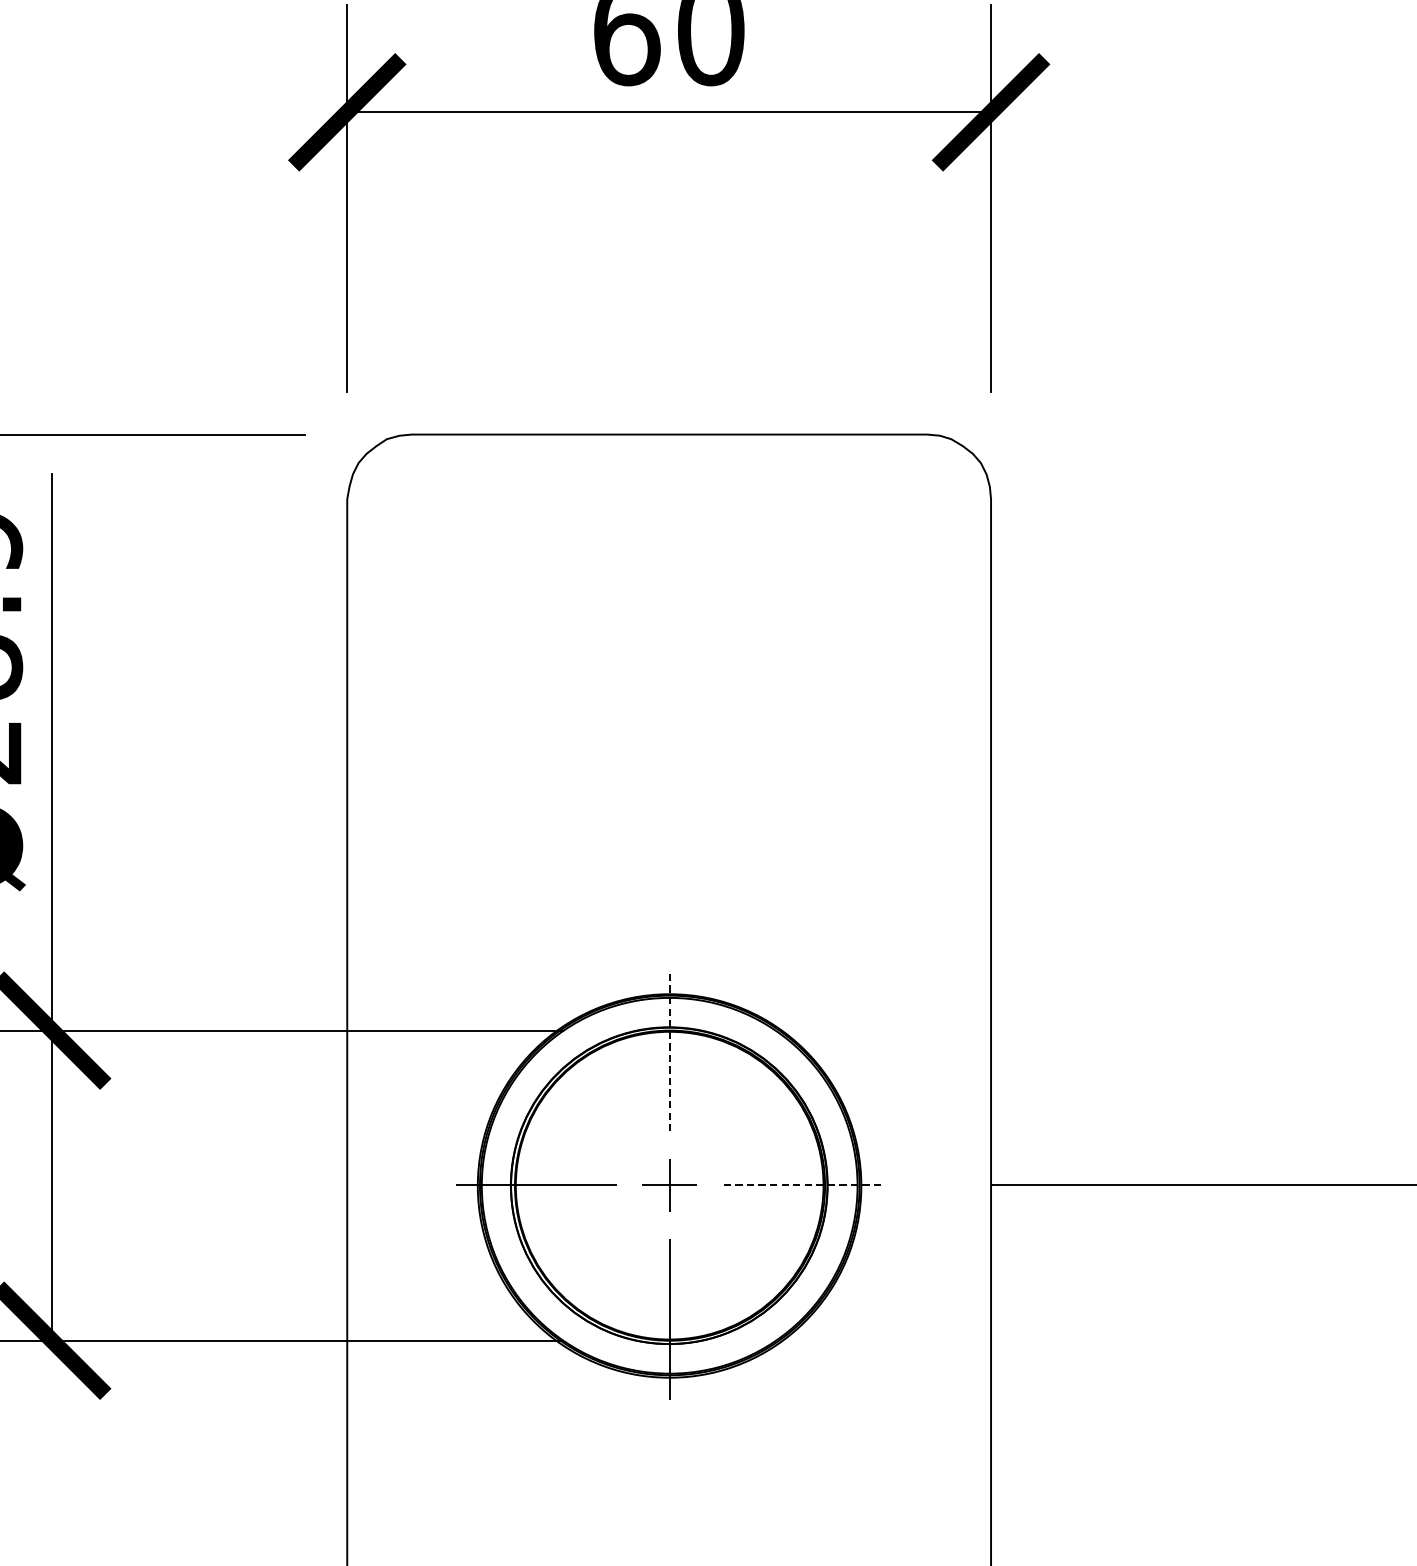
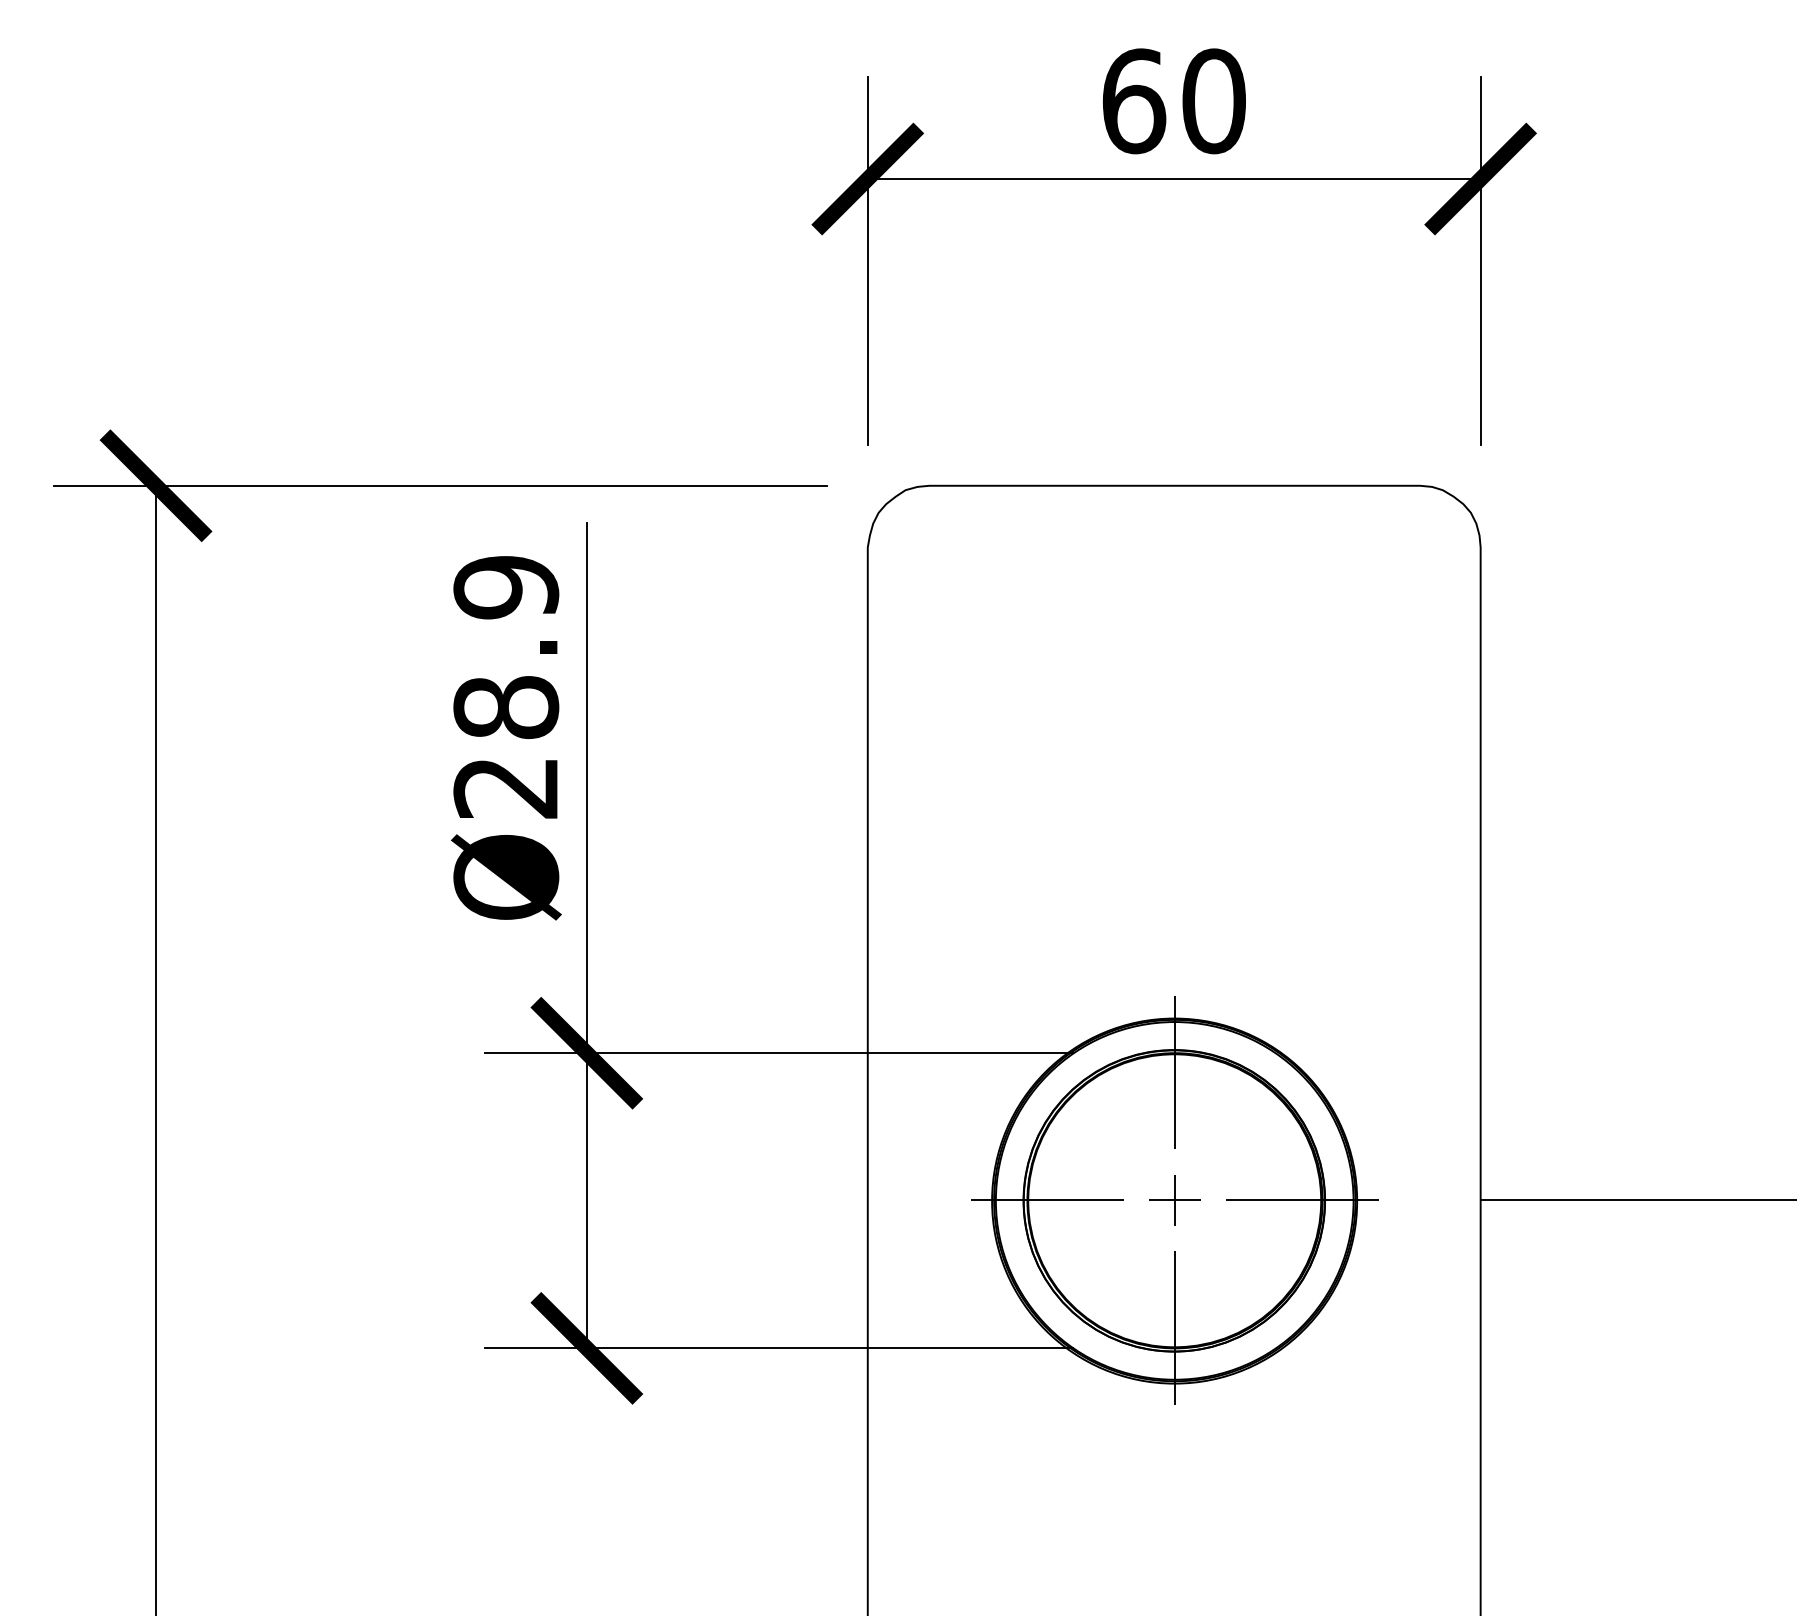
line: (670, 1050) -> (1175, 1072), dashed -> solid
line: (803, 1185) -> (1302, 1200), dashed -> solid

